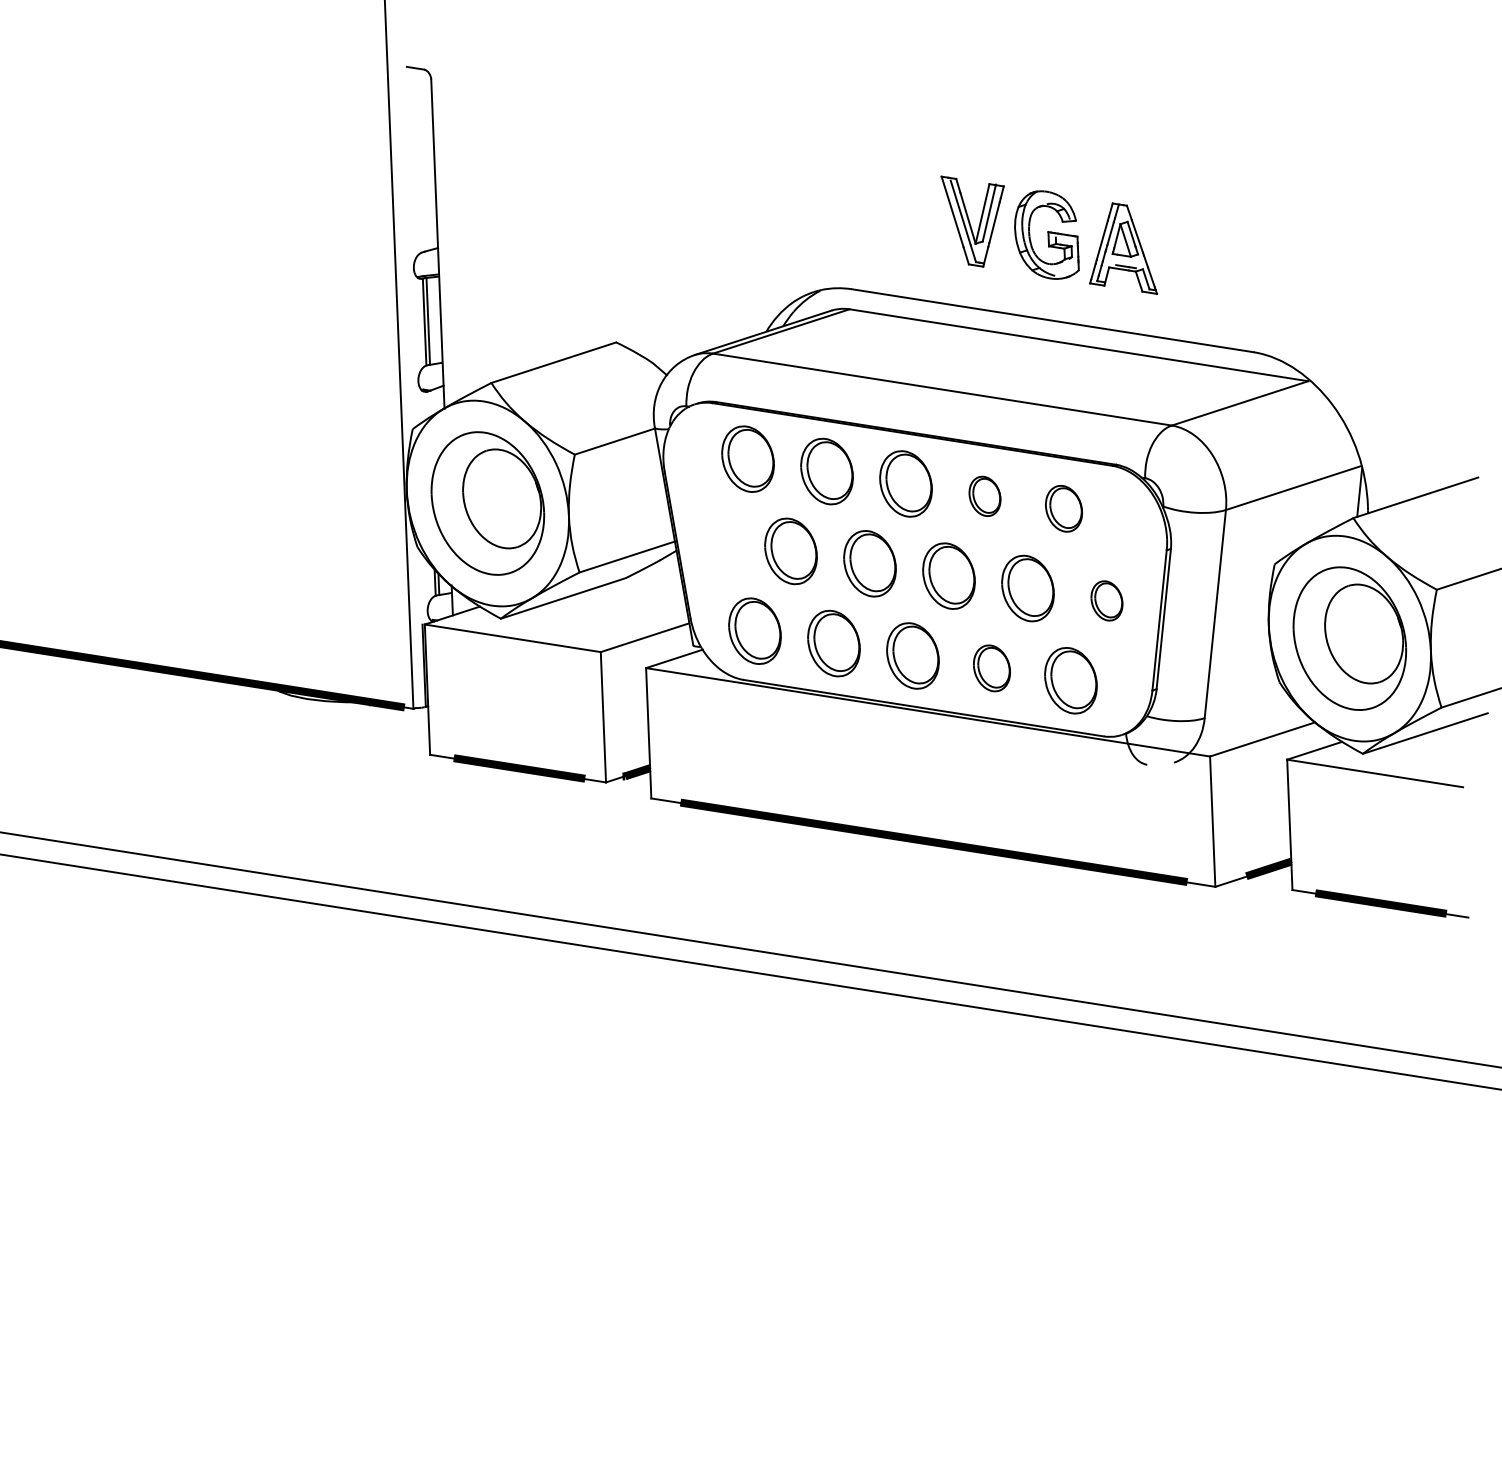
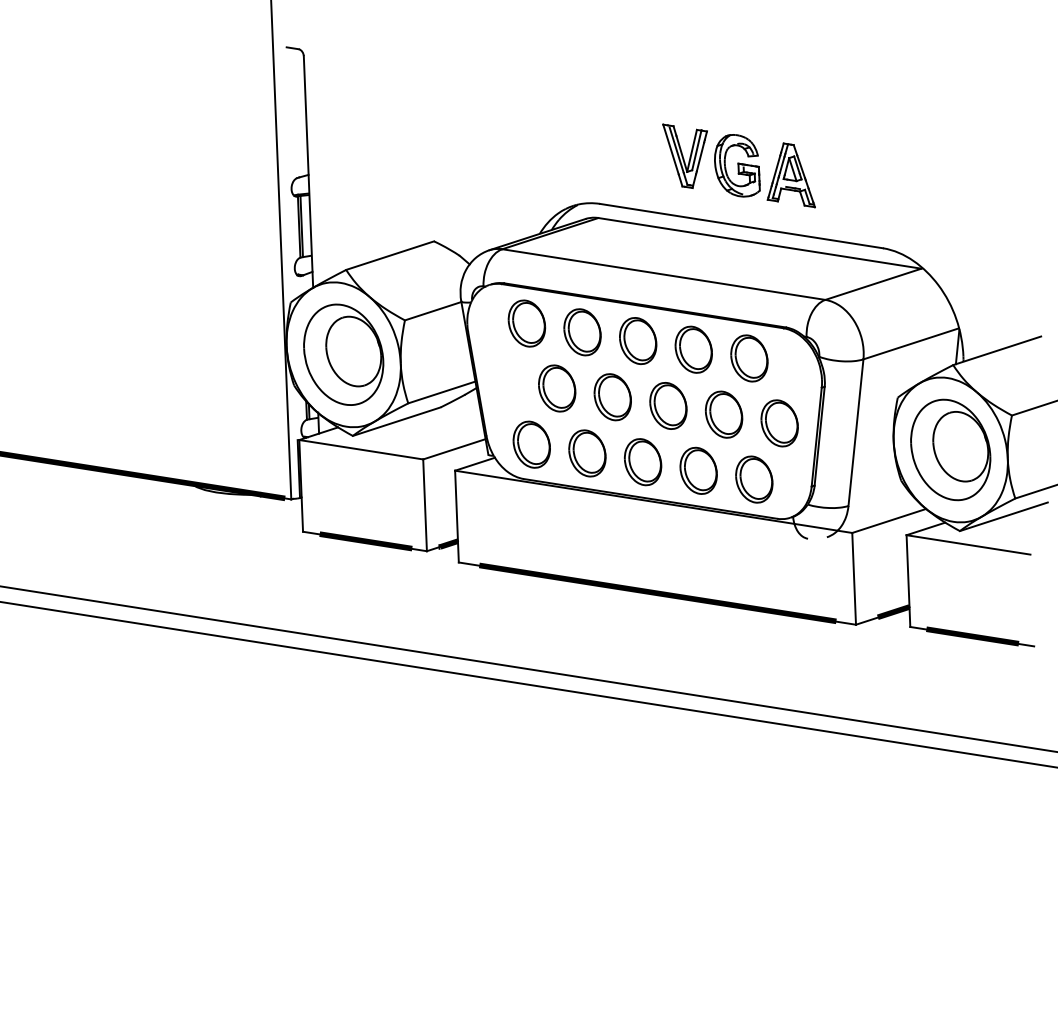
part: (984, 496) -> (693, 349), size x1.67
part: (1063, 508) -> (749, 358), size x1.43
part: (1106, 600) -> (779, 423), size x1.67
part: (991, 668) -> (698, 470), size x1.43

